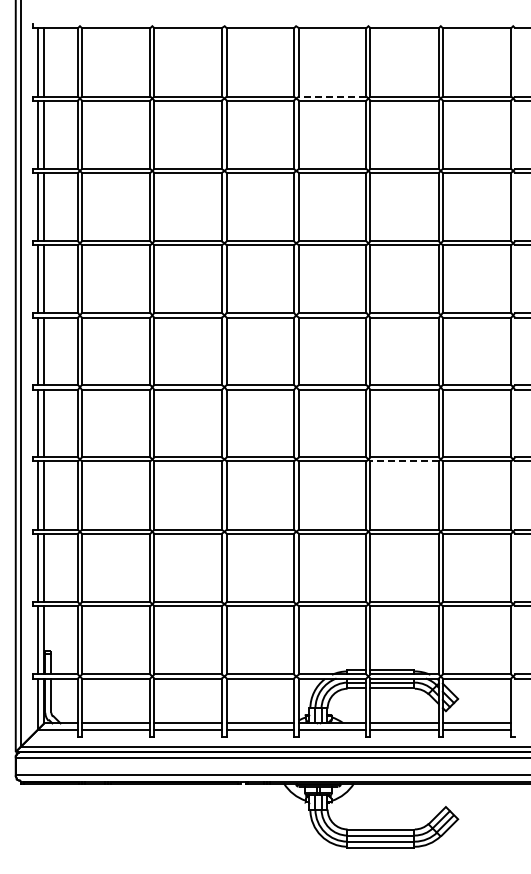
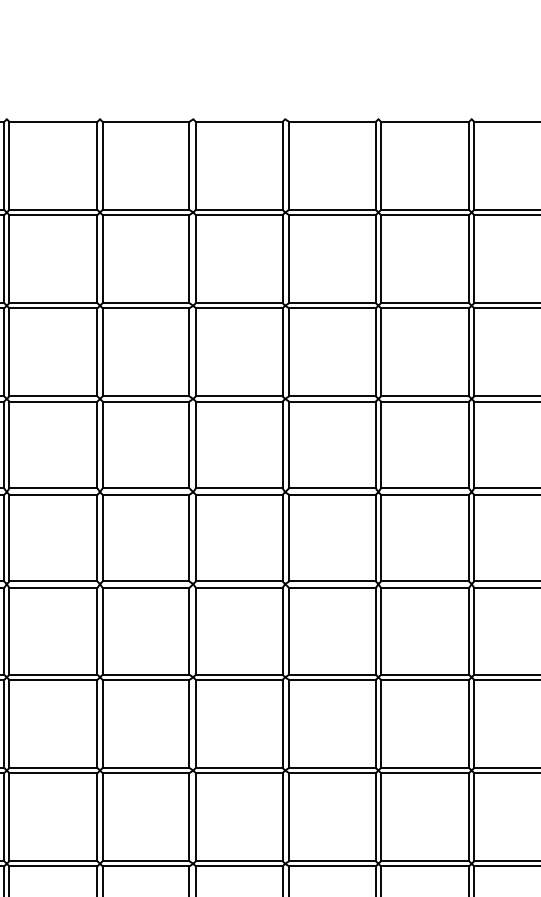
line: (332, 96) -> (332, 209), dashed -> solid
line: (404, 461) -> (424, 680), dashed -> solid

